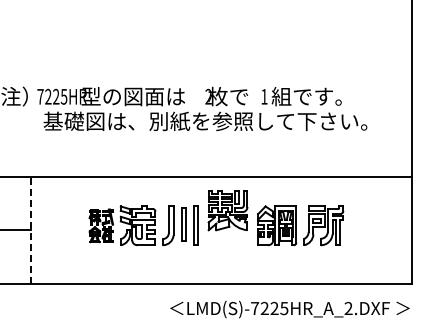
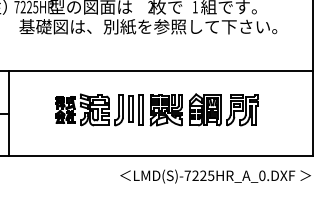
part: (227, 210) -> (165, 109), moved
line: (31, 230) -> (9, 113), dashed -> solid
text: (348, 308) -> (262, 175), LMD(S)-7225HR_A_2.DXF -> LMD(S)-7225HR_A_0.DXF

